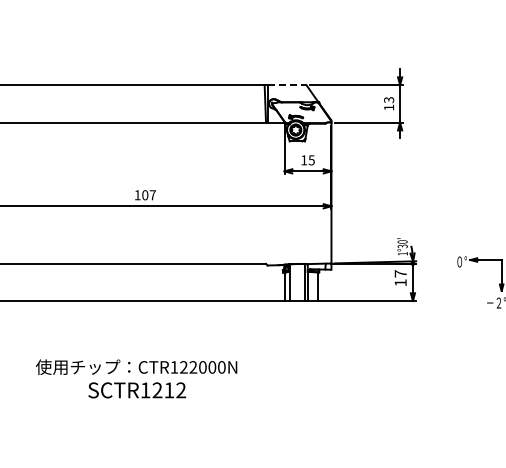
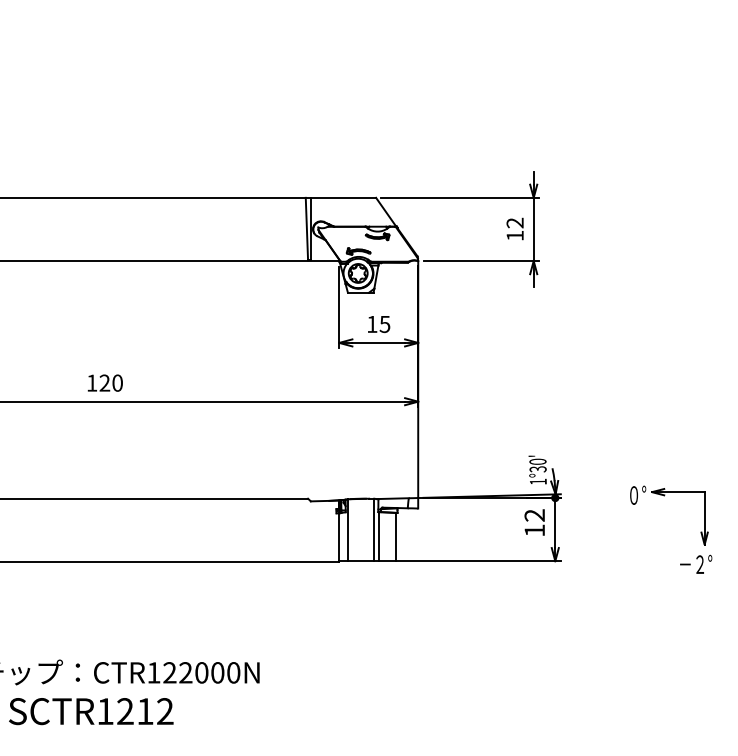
line: (287, 85) -> (344, 198), dashed -> solid
text: (389, 100) -> (515, 223), 13 -> 12
text: (148, 195) -> (110, 383), 107 -> 120
text: (400, 273) -> (534, 514), 17 -> 12

